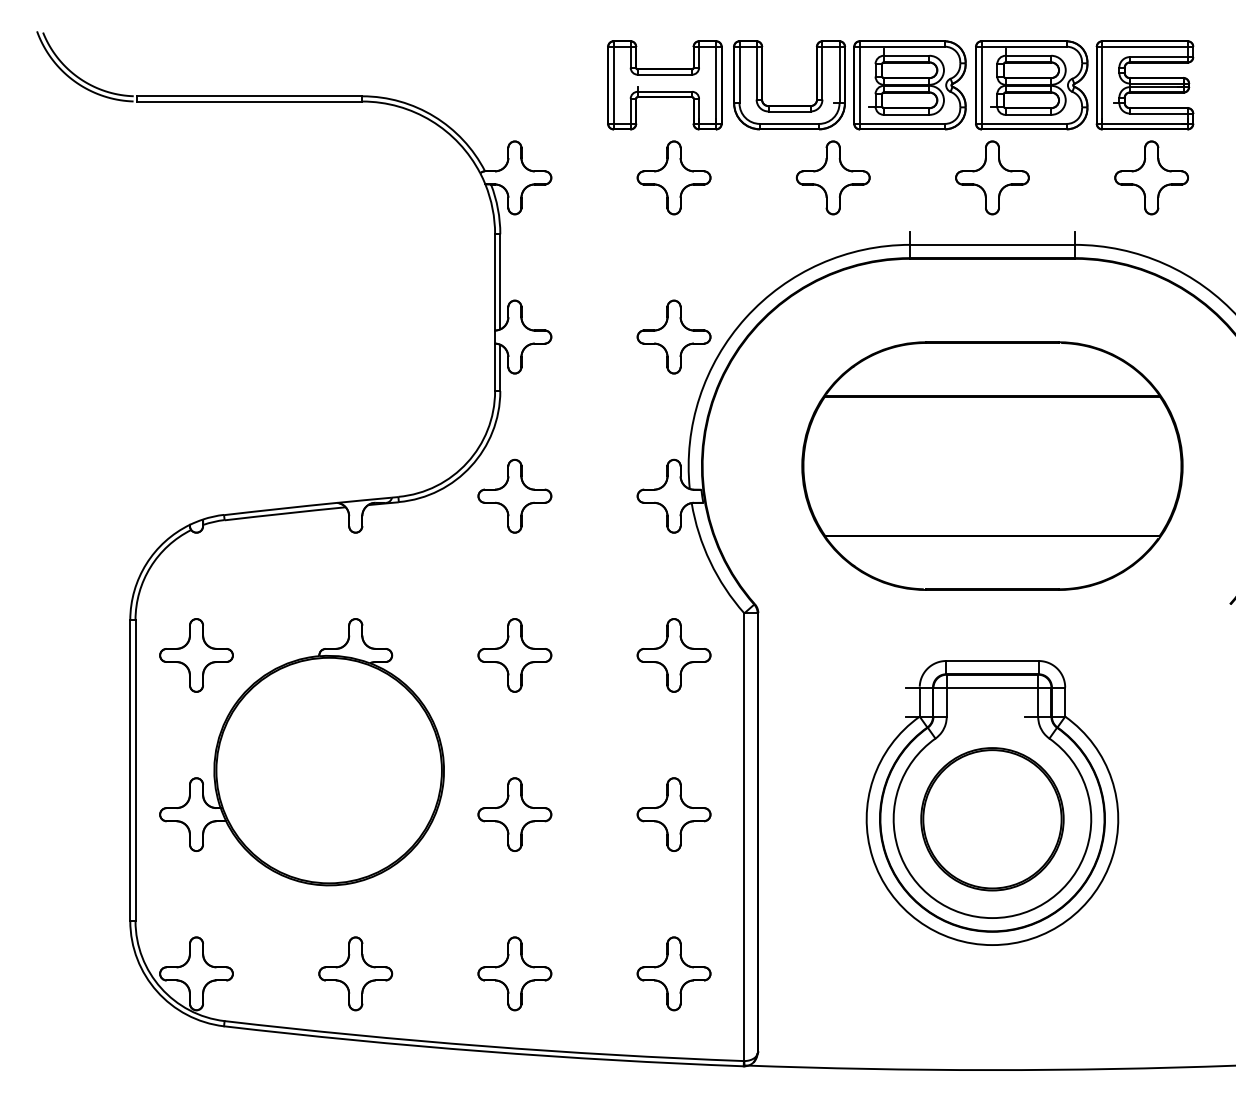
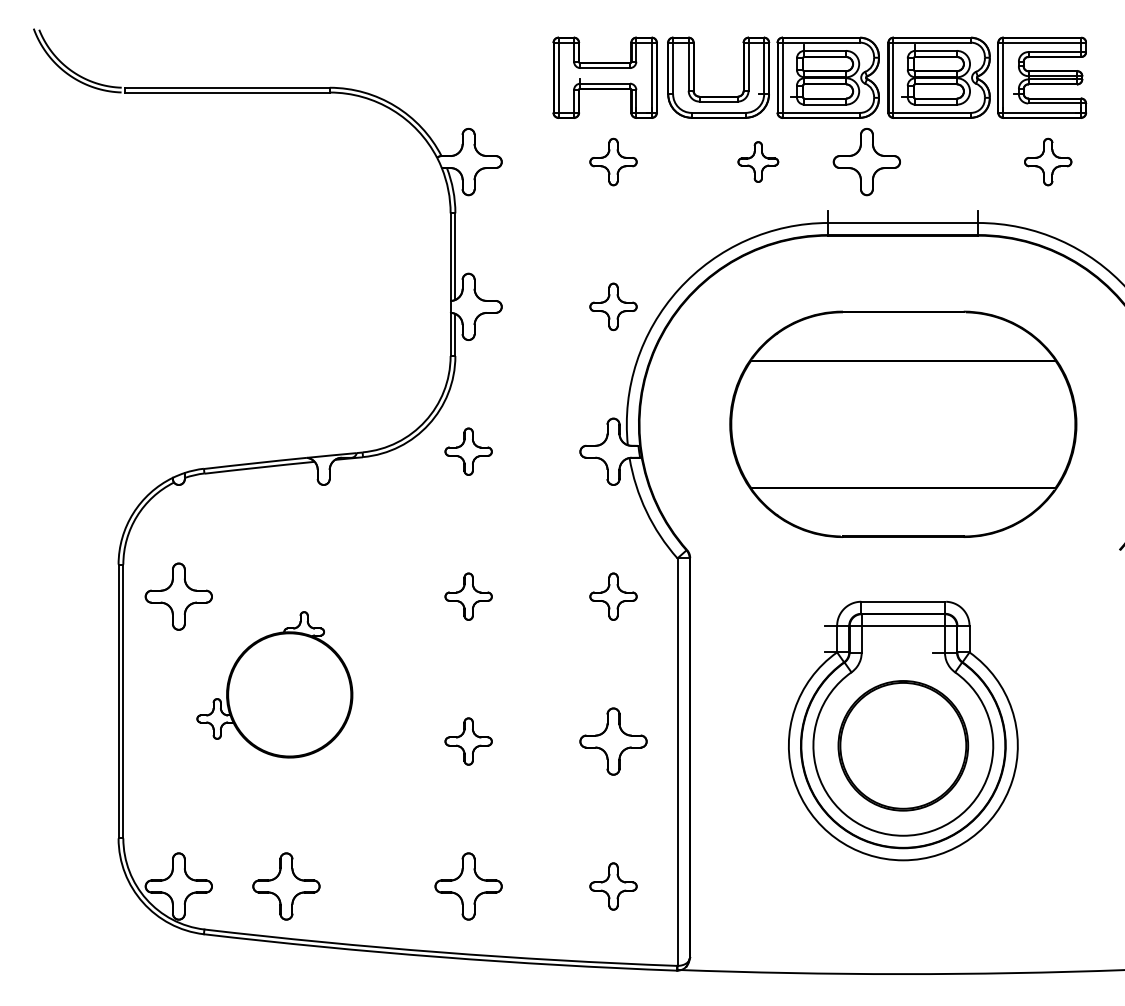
part: (673, 177) -> (613, 161), size x0.7
part: (832, 177) -> (757, 161), size x0.6
part: (992, 177) -> (866, 161), moved
part: (1151, 177) -> (1048, 161), size x0.7
part: (673, 336) -> (613, 306), size x0.7
part: (514, 495) -> (468, 451), size x0.7
part: (514, 655) -> (468, 596), size x0.7
part: (673, 655) -> (613, 596), size x0.7
part: (301, 752) -> (274, 685), size x0.6
part: (514, 814) -> (468, 741), size x0.7
part: (355, 973) -> (286, 886), moved
part: (673, 973) -> (613, 886), size x0.7

